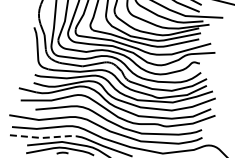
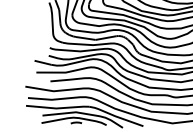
line: (43, 137) -> (58, 108), dashed -> solid

